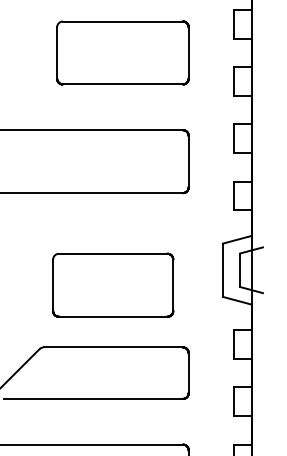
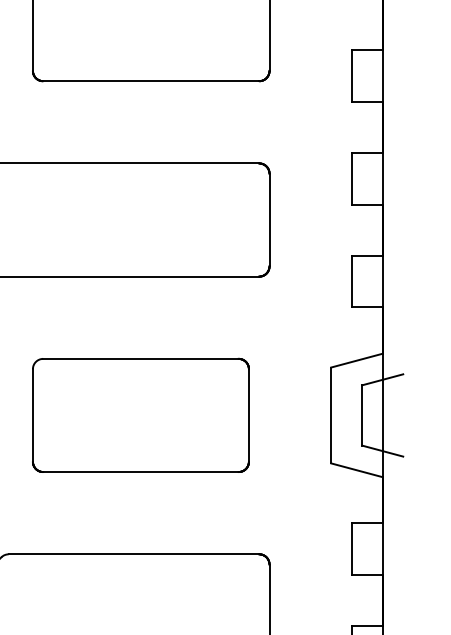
part: (113, 284) -> (141, 414), moved

